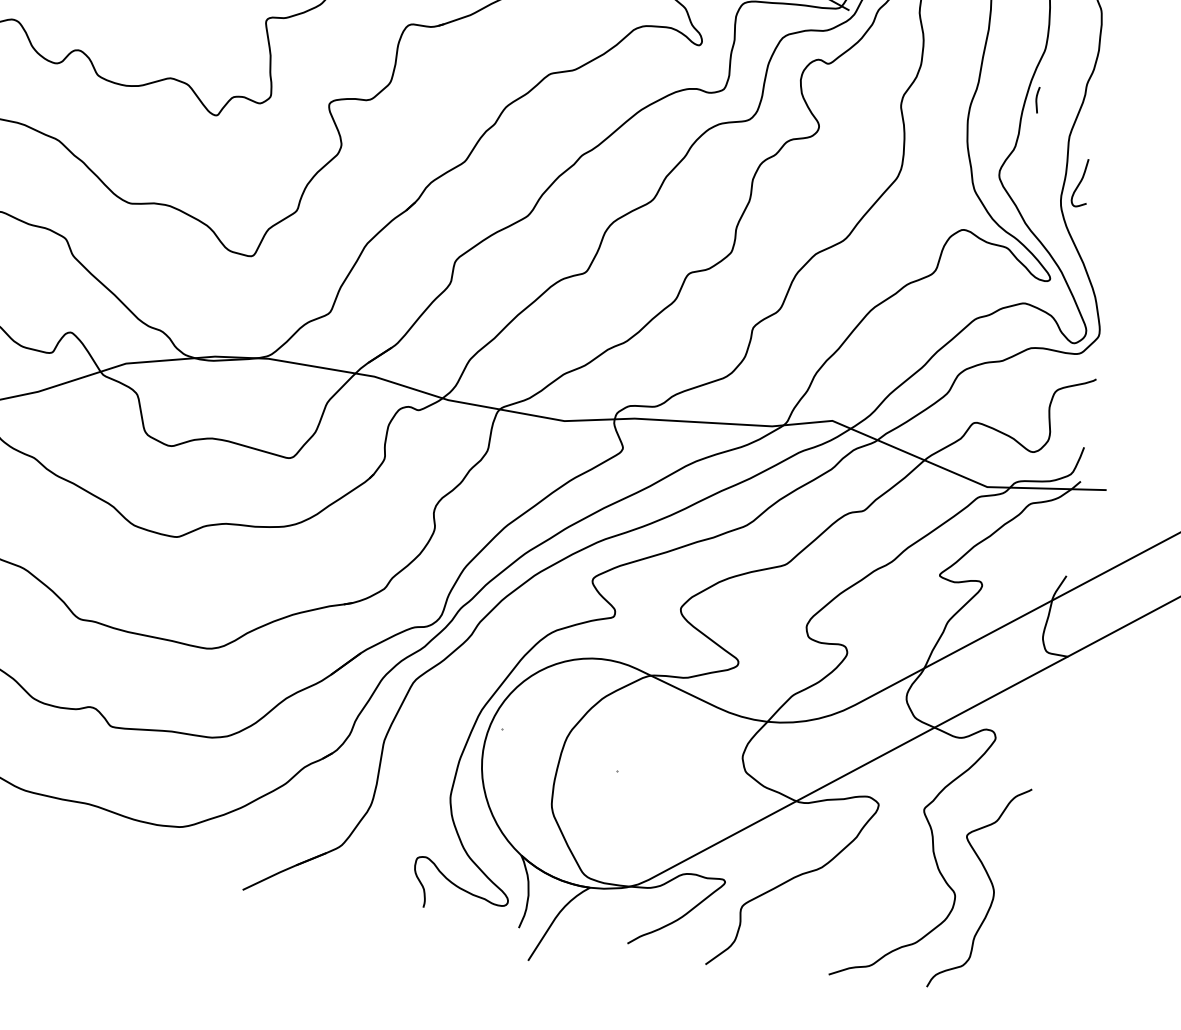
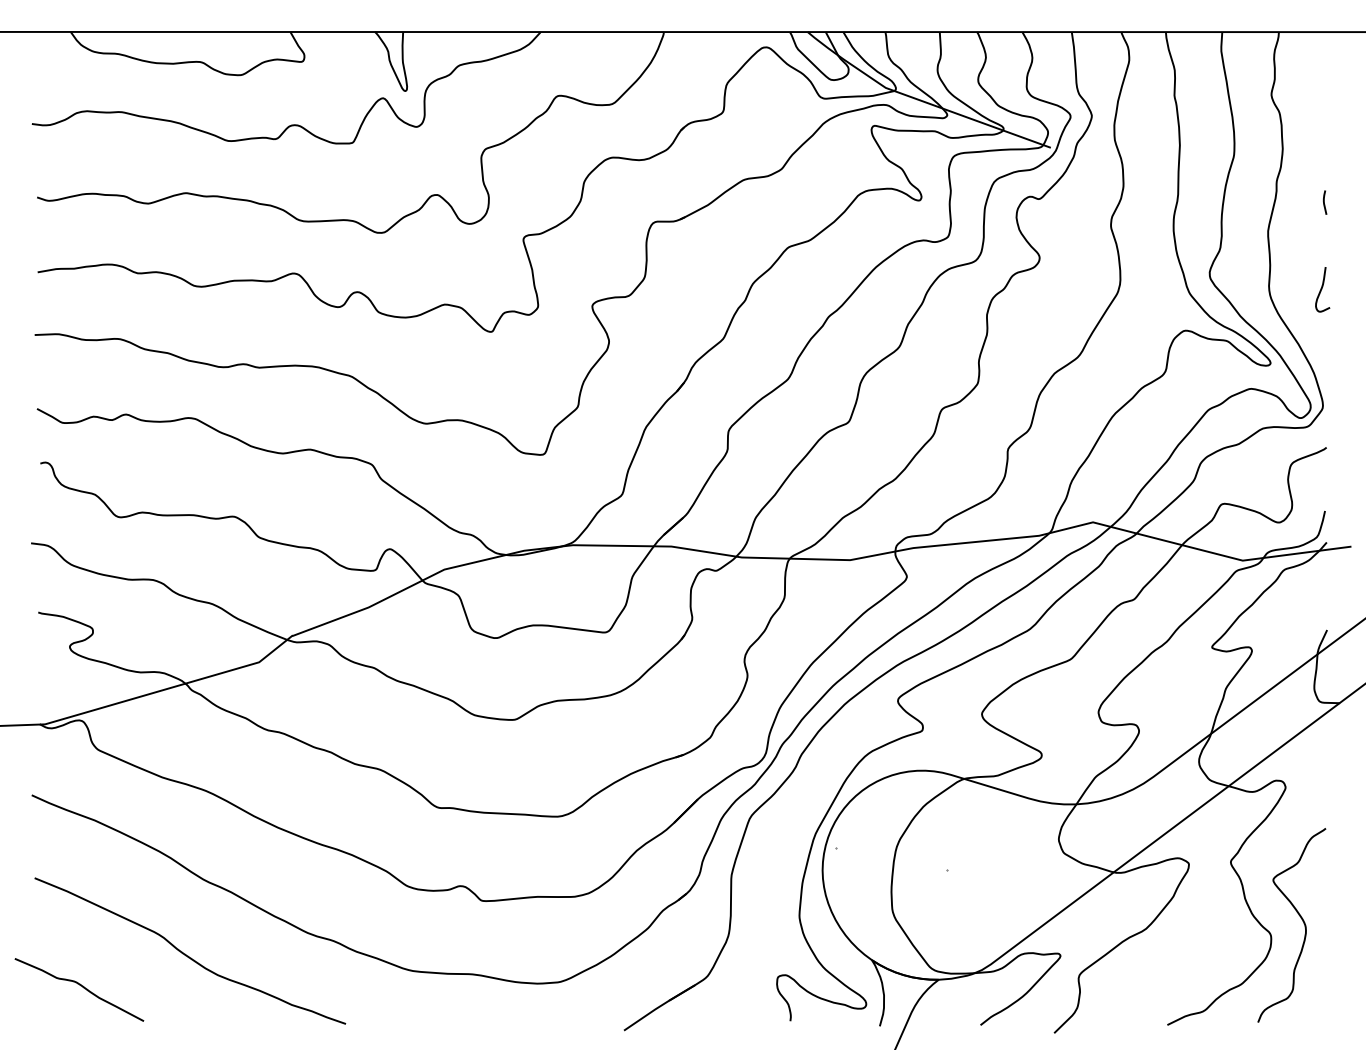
curve: (1037, 99) -> (1324, 202), moved
curve: (1081, 182) -> (1322, 289), moved

